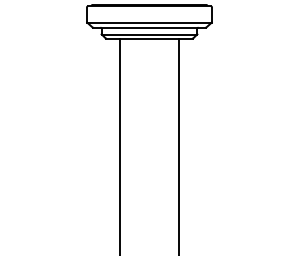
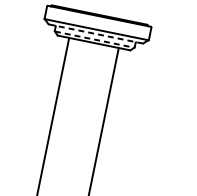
line: (149, 27) -> (95, 33), solid -> dashed
line: (149, 34) -> (94, 39), solid -> dashed

